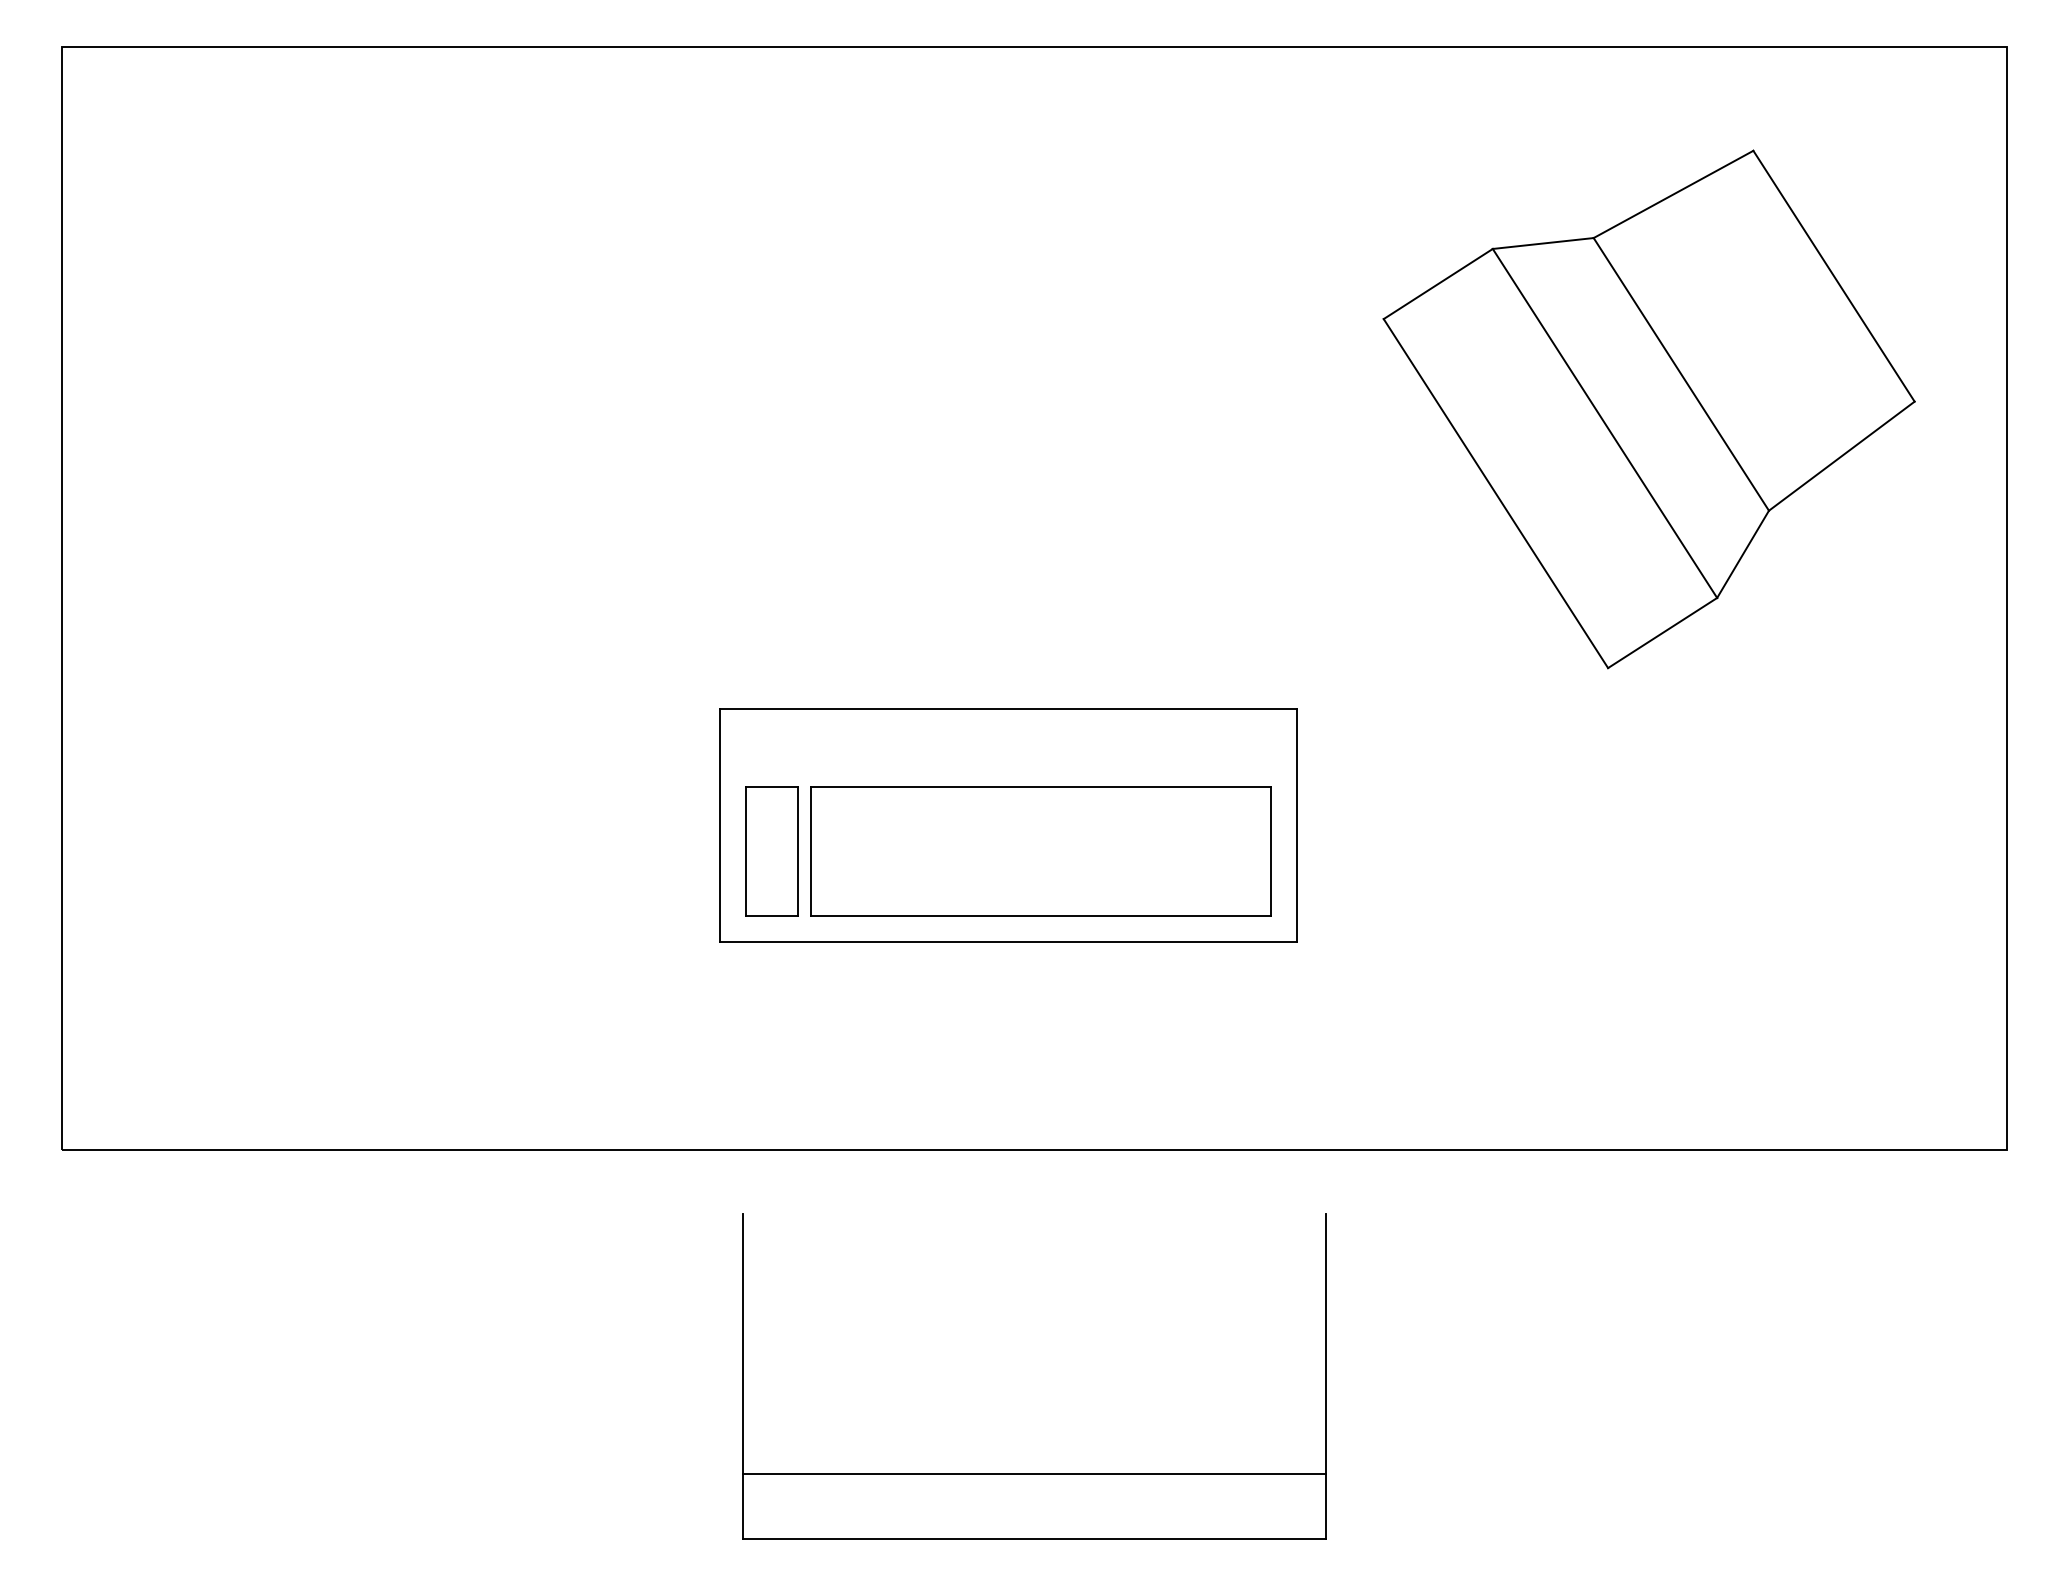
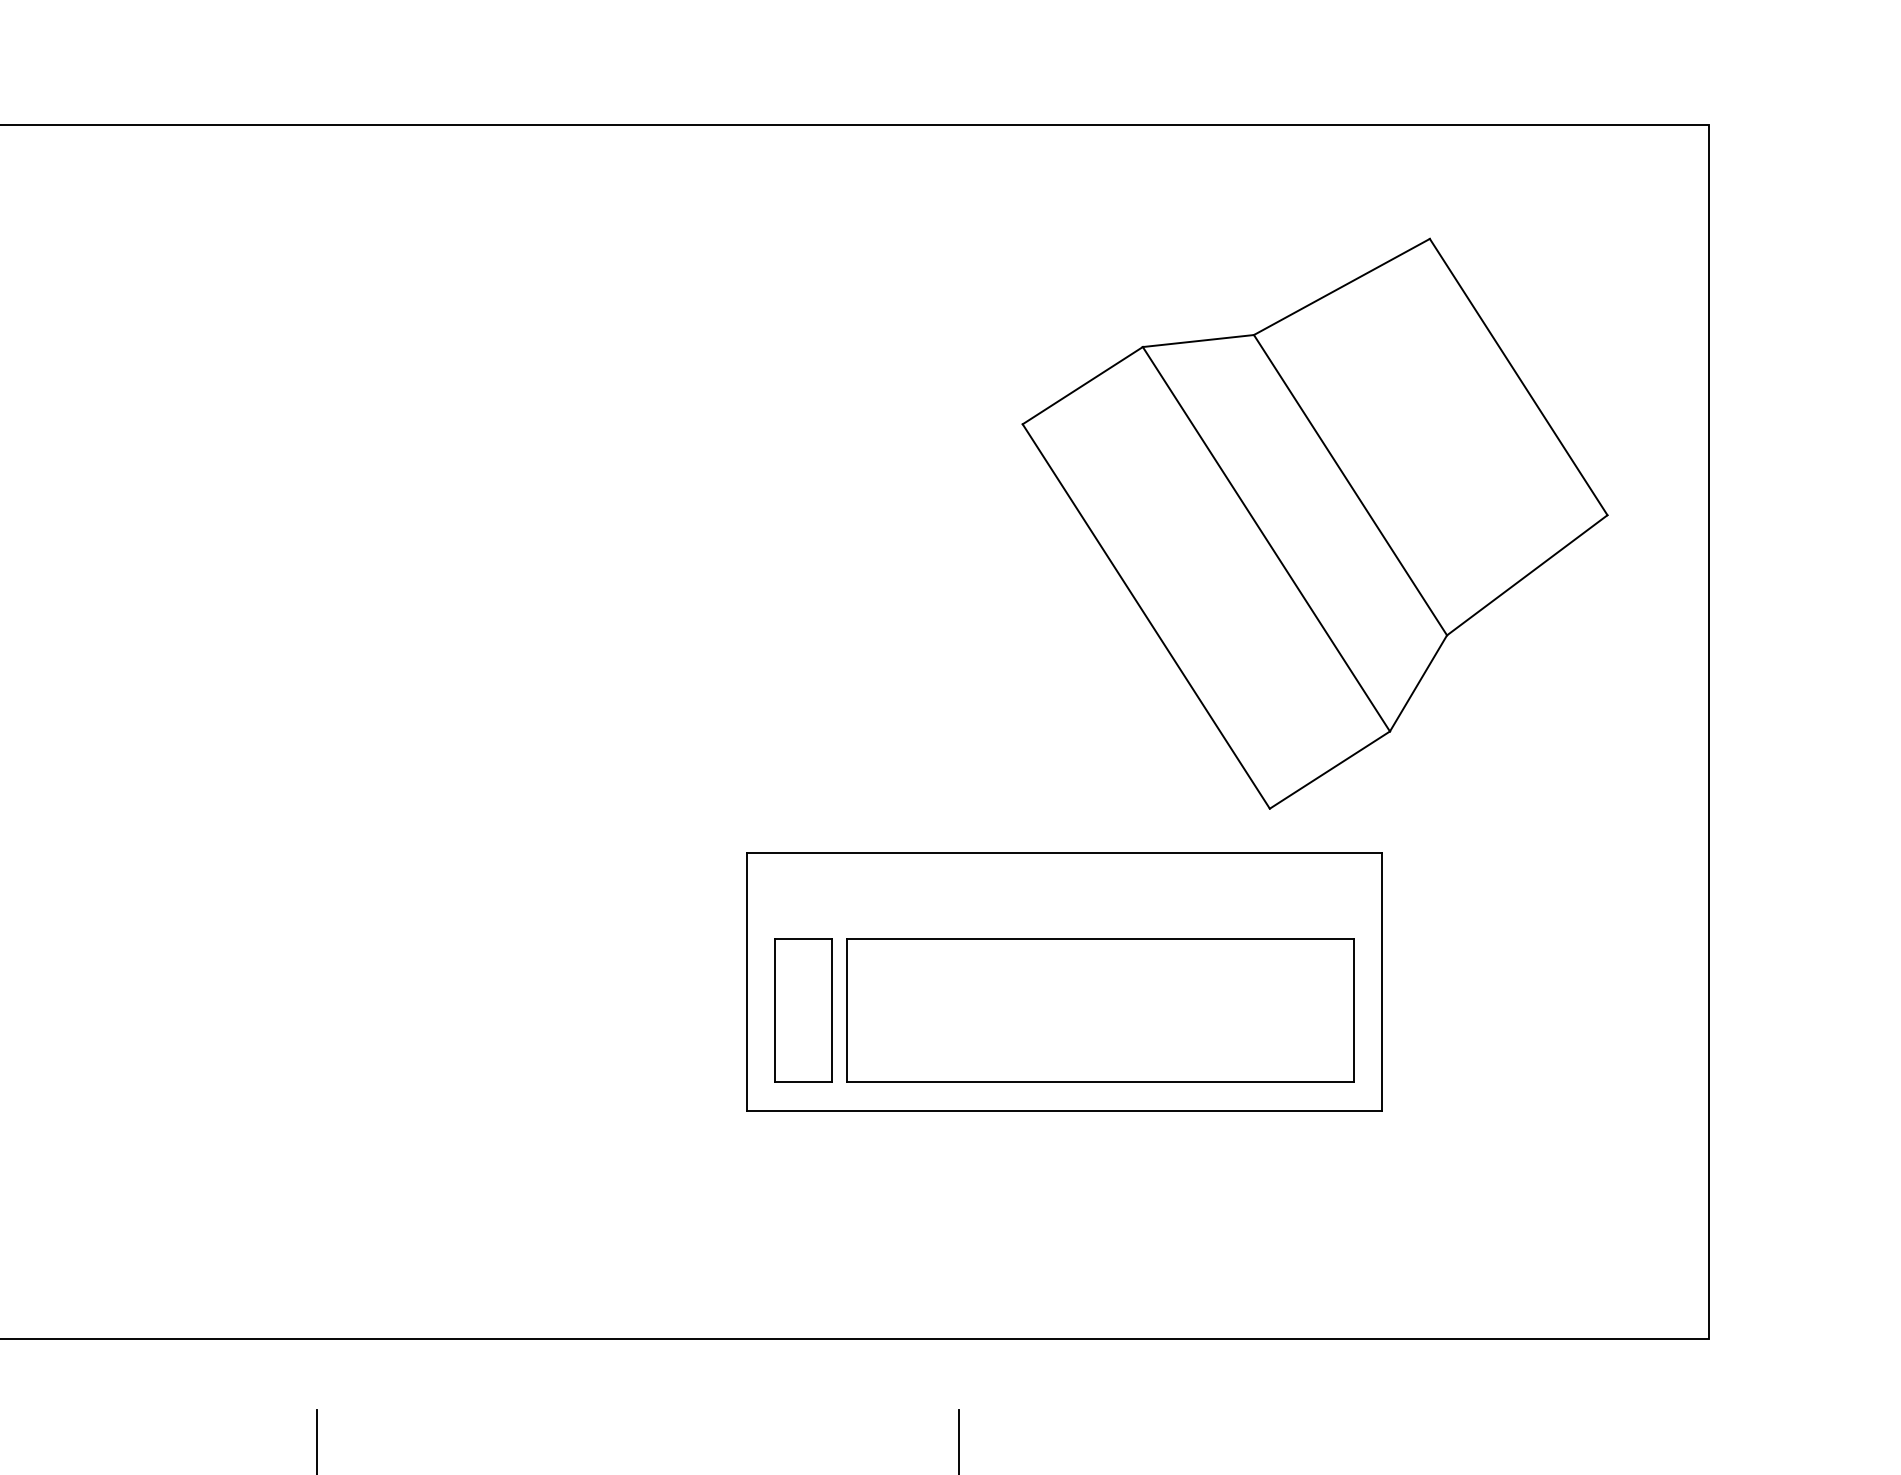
part: (1008, 825) -> (1064, 982), moved

